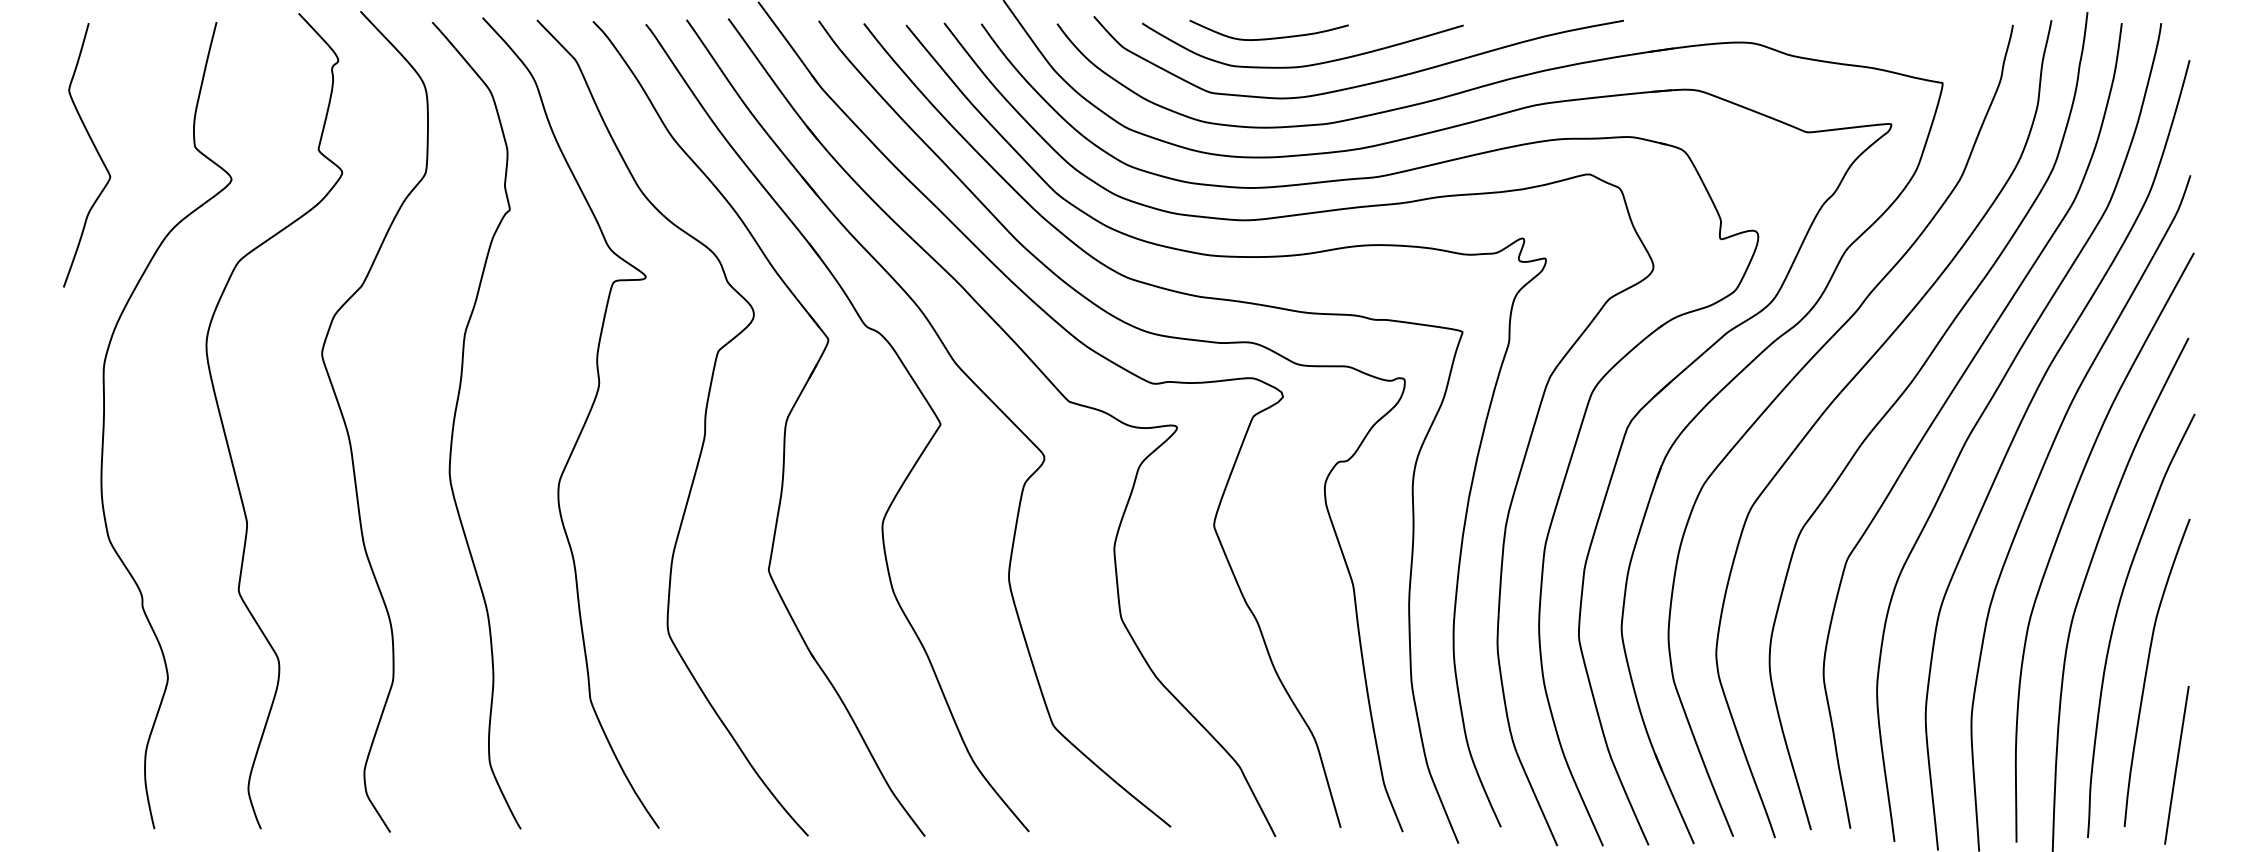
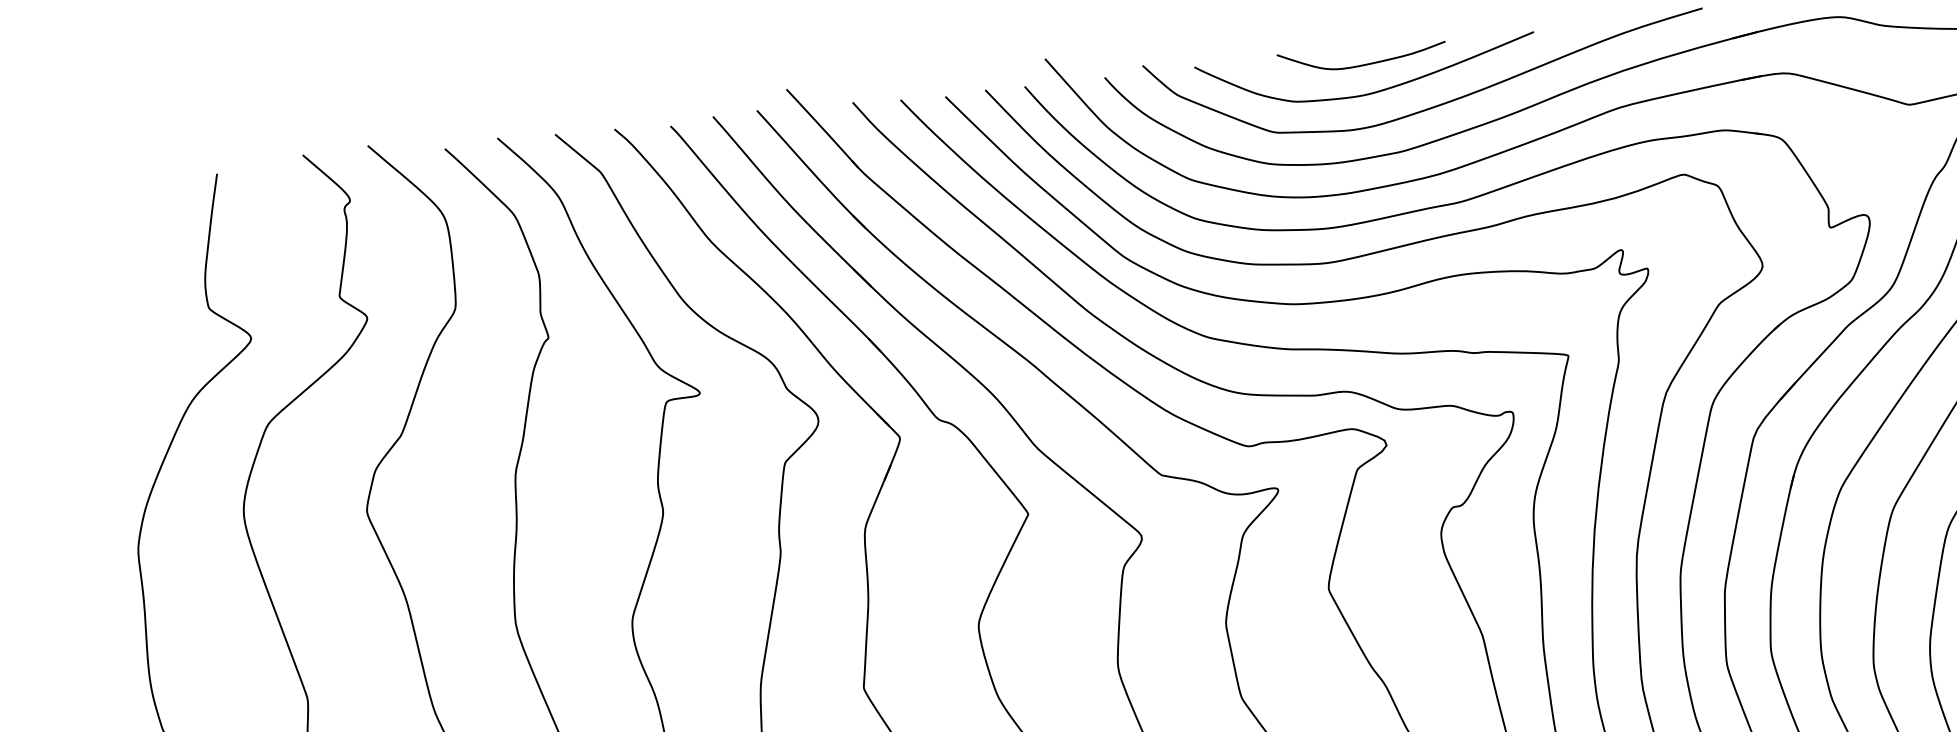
curve: (1271, 37) -> (1365, 63), moved
curve: (95, 150) -> (104, 323), removed

